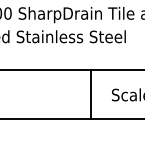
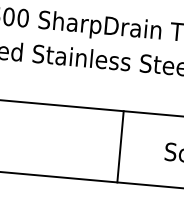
line: (91, 94) -> (120, 146), moved

